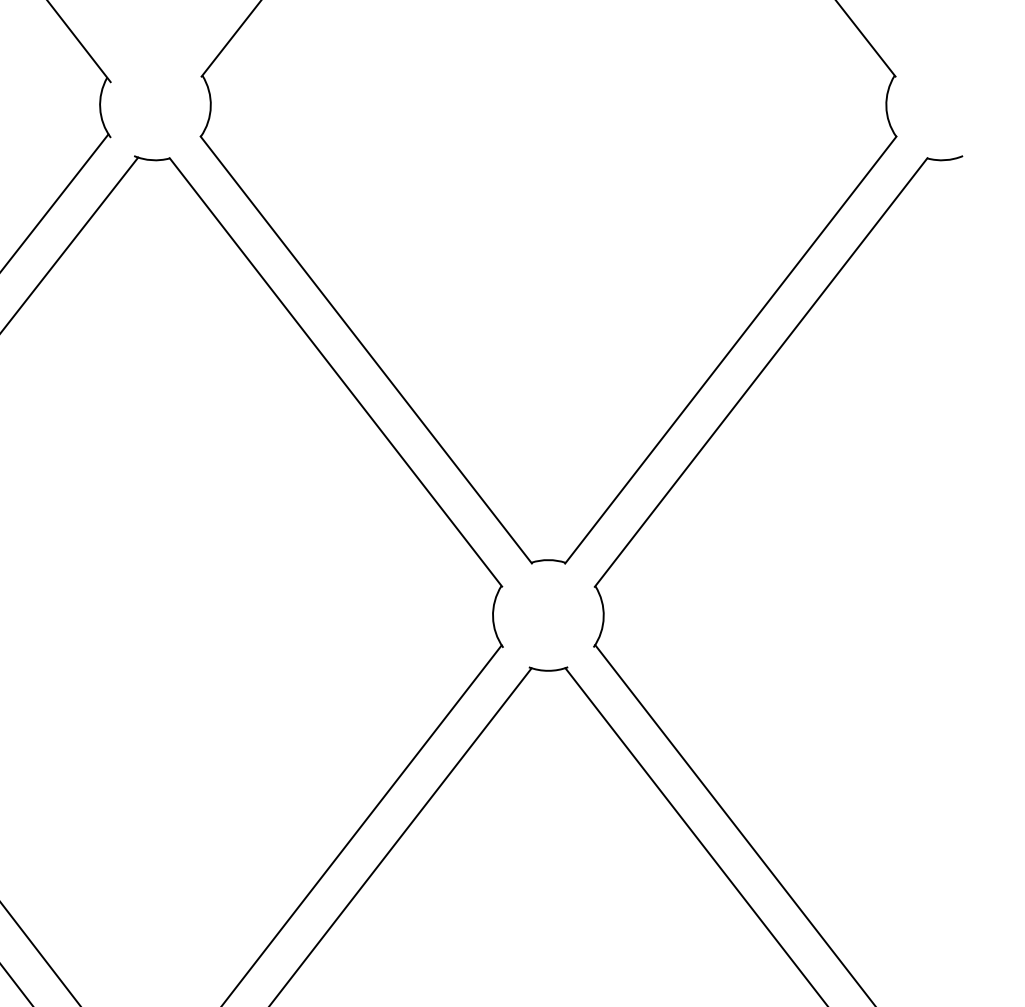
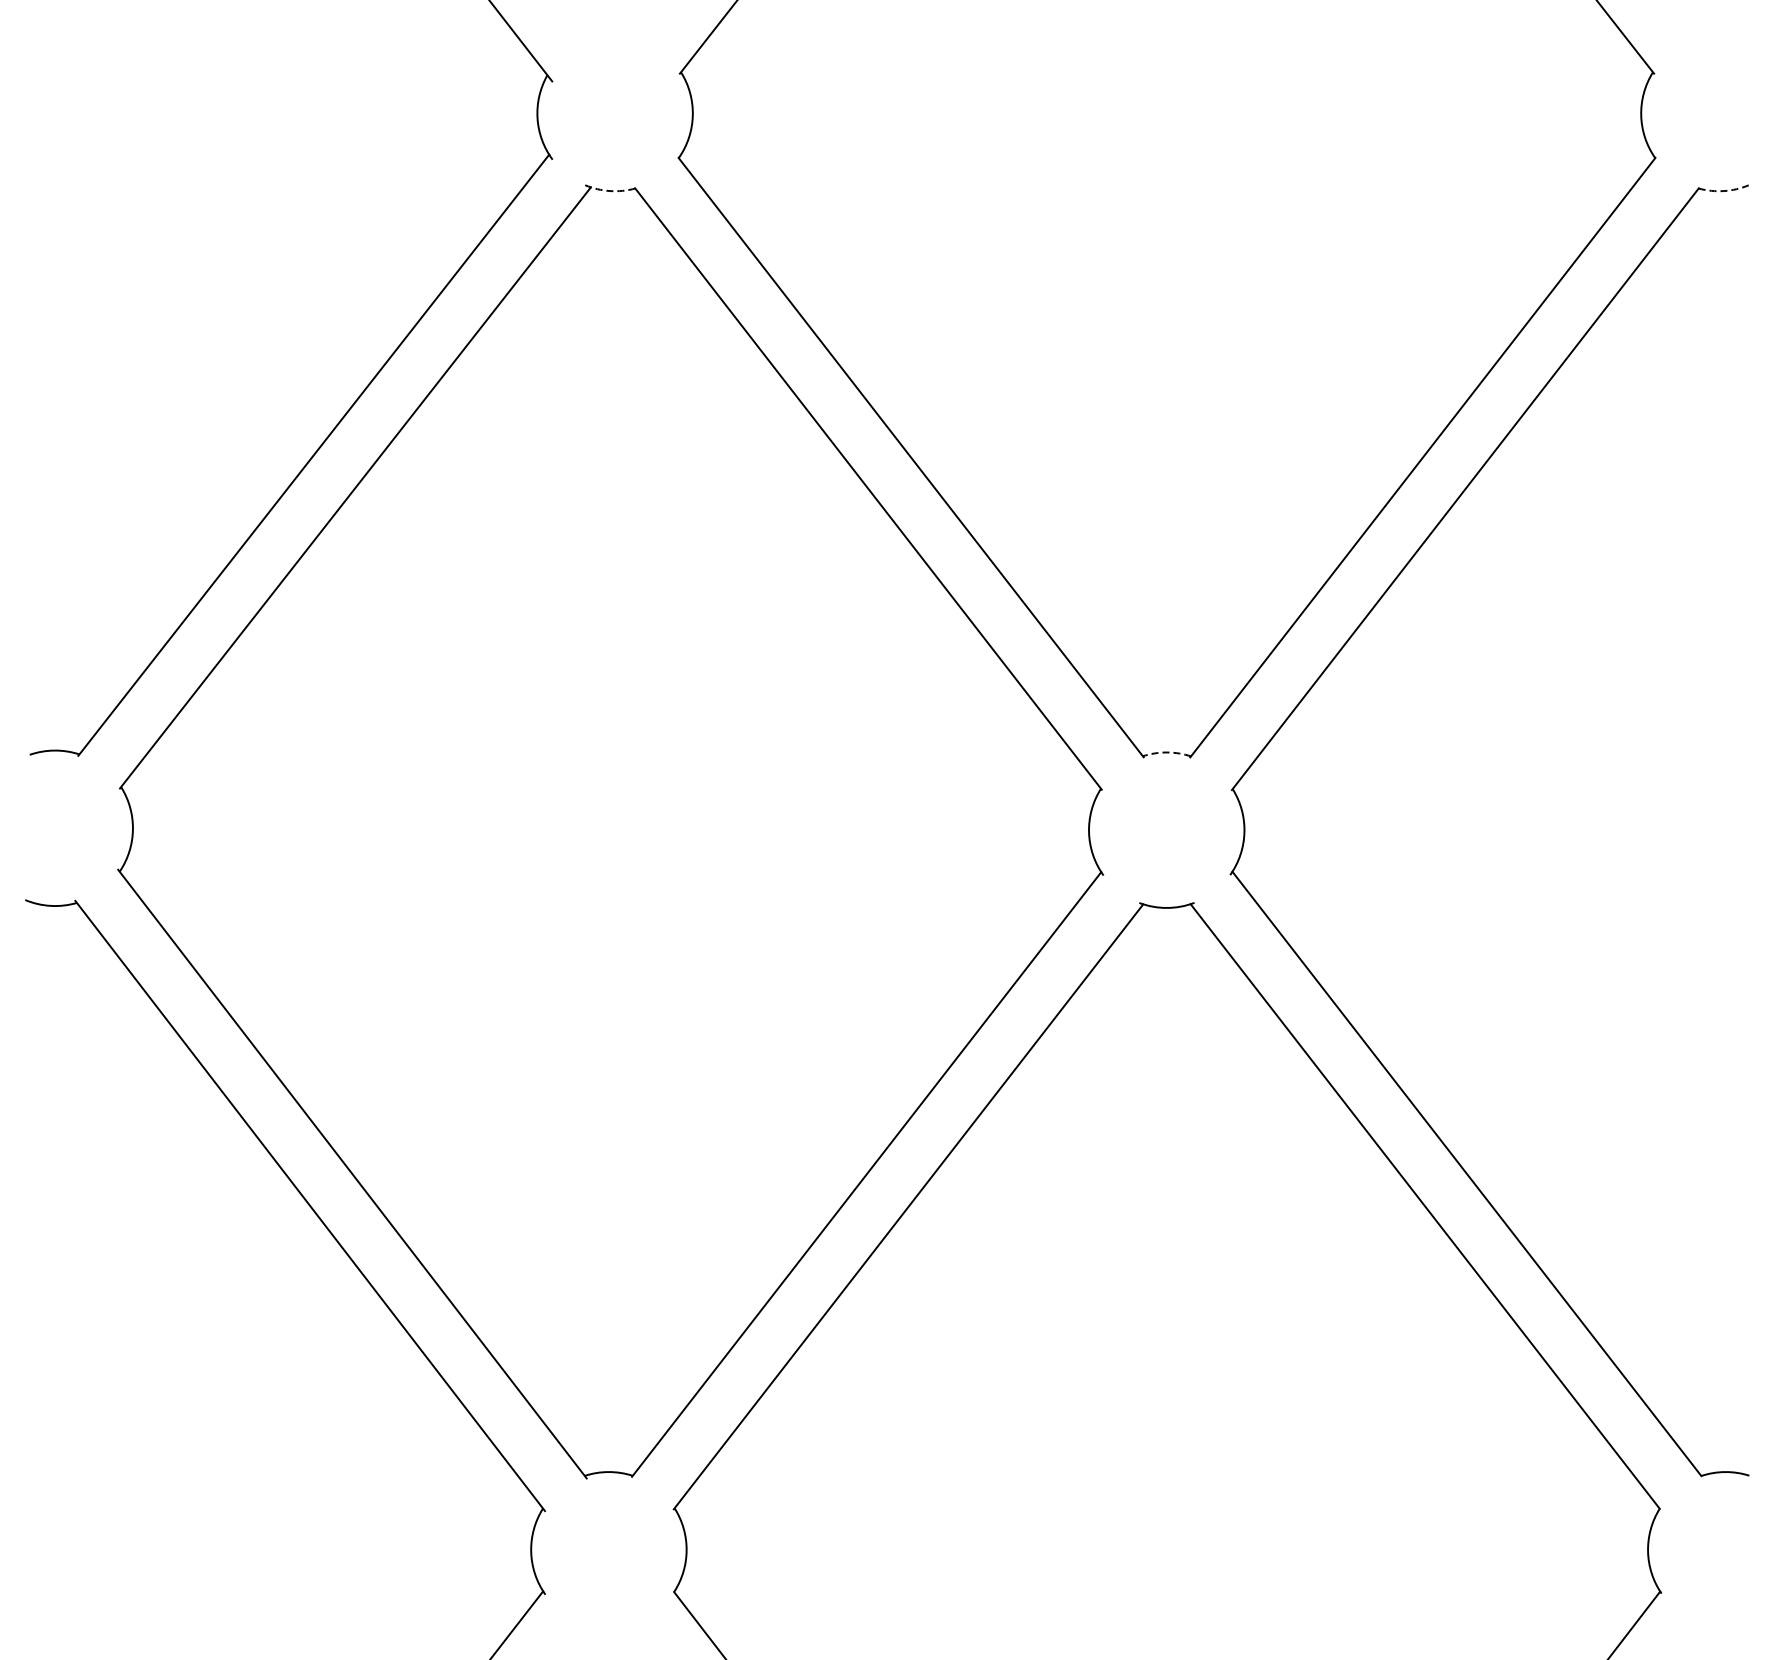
arc: (151, 160) -> (609, 191), solid -> dashed
arc: (945, 160) -> (1724, 191), solid -> dashed
arc: (548, 560) -> (1166, 752), solid -> dashed

